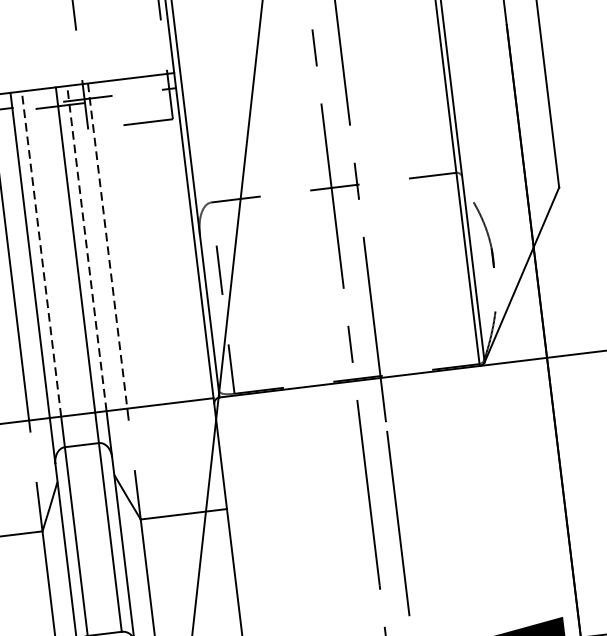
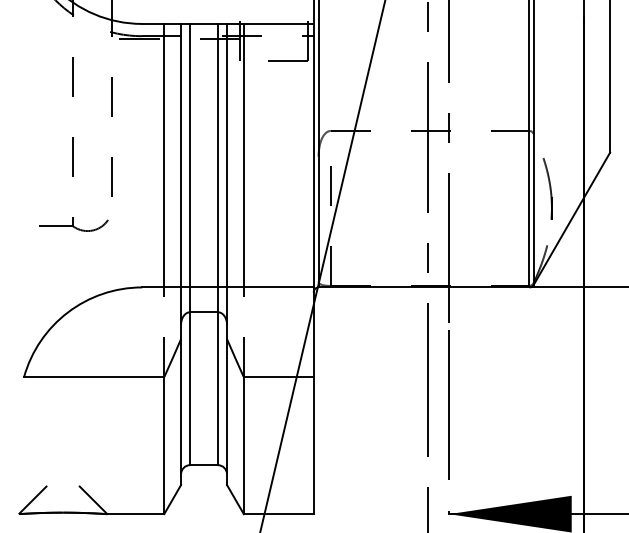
part: (487, 241) -> (547, 188), size x1.43
line: (107, 245) -> (243, 155), dashed -> solid
line: (87, 248) -> (227, 155), dashed -> solid
line: (41, 253) -> (190, 155), dashed -> solid

